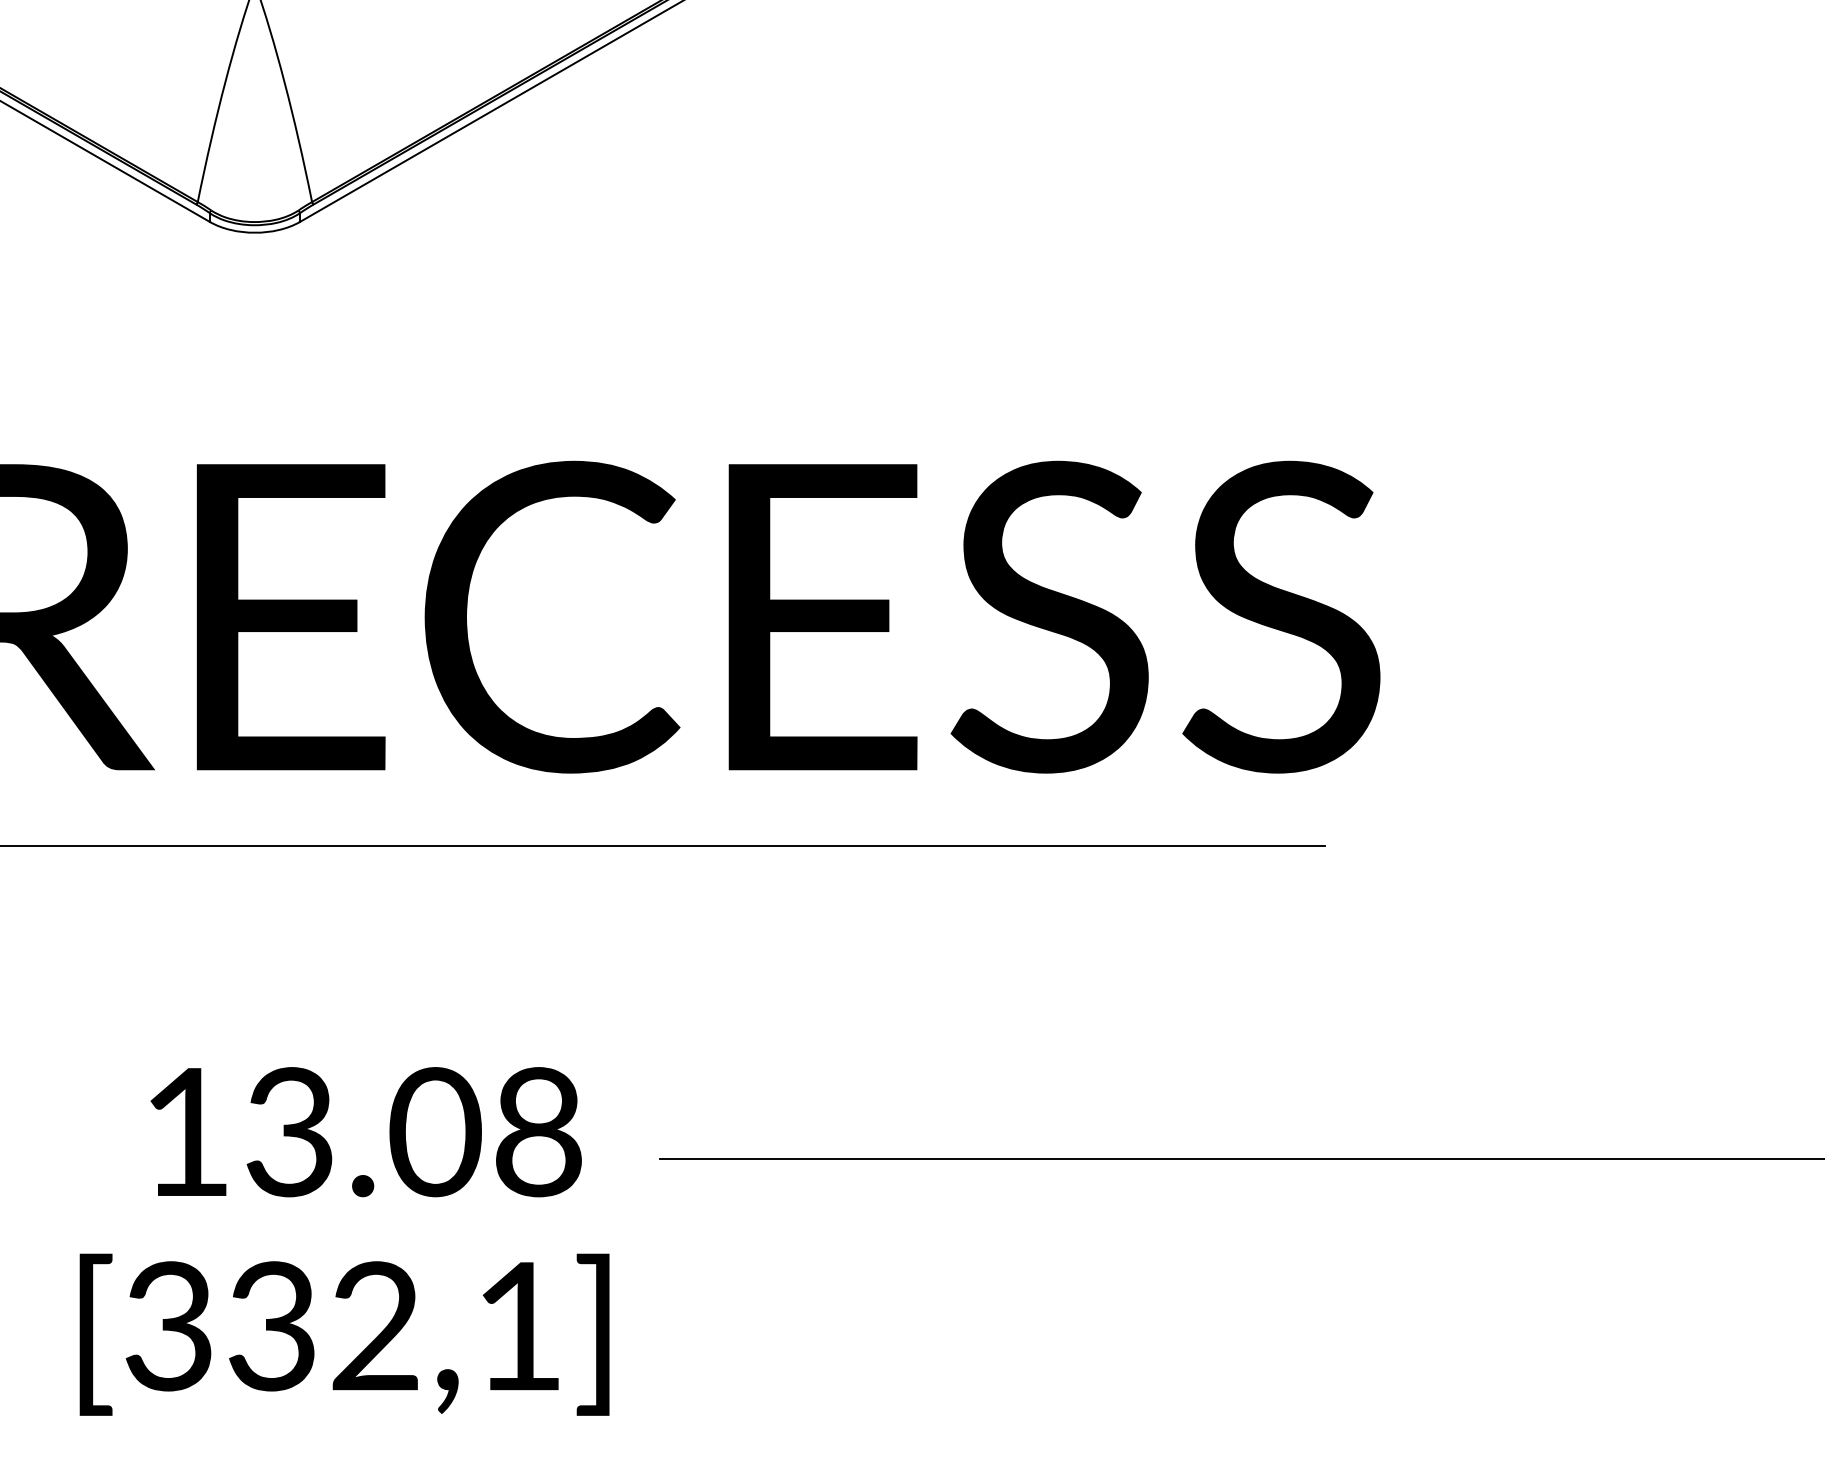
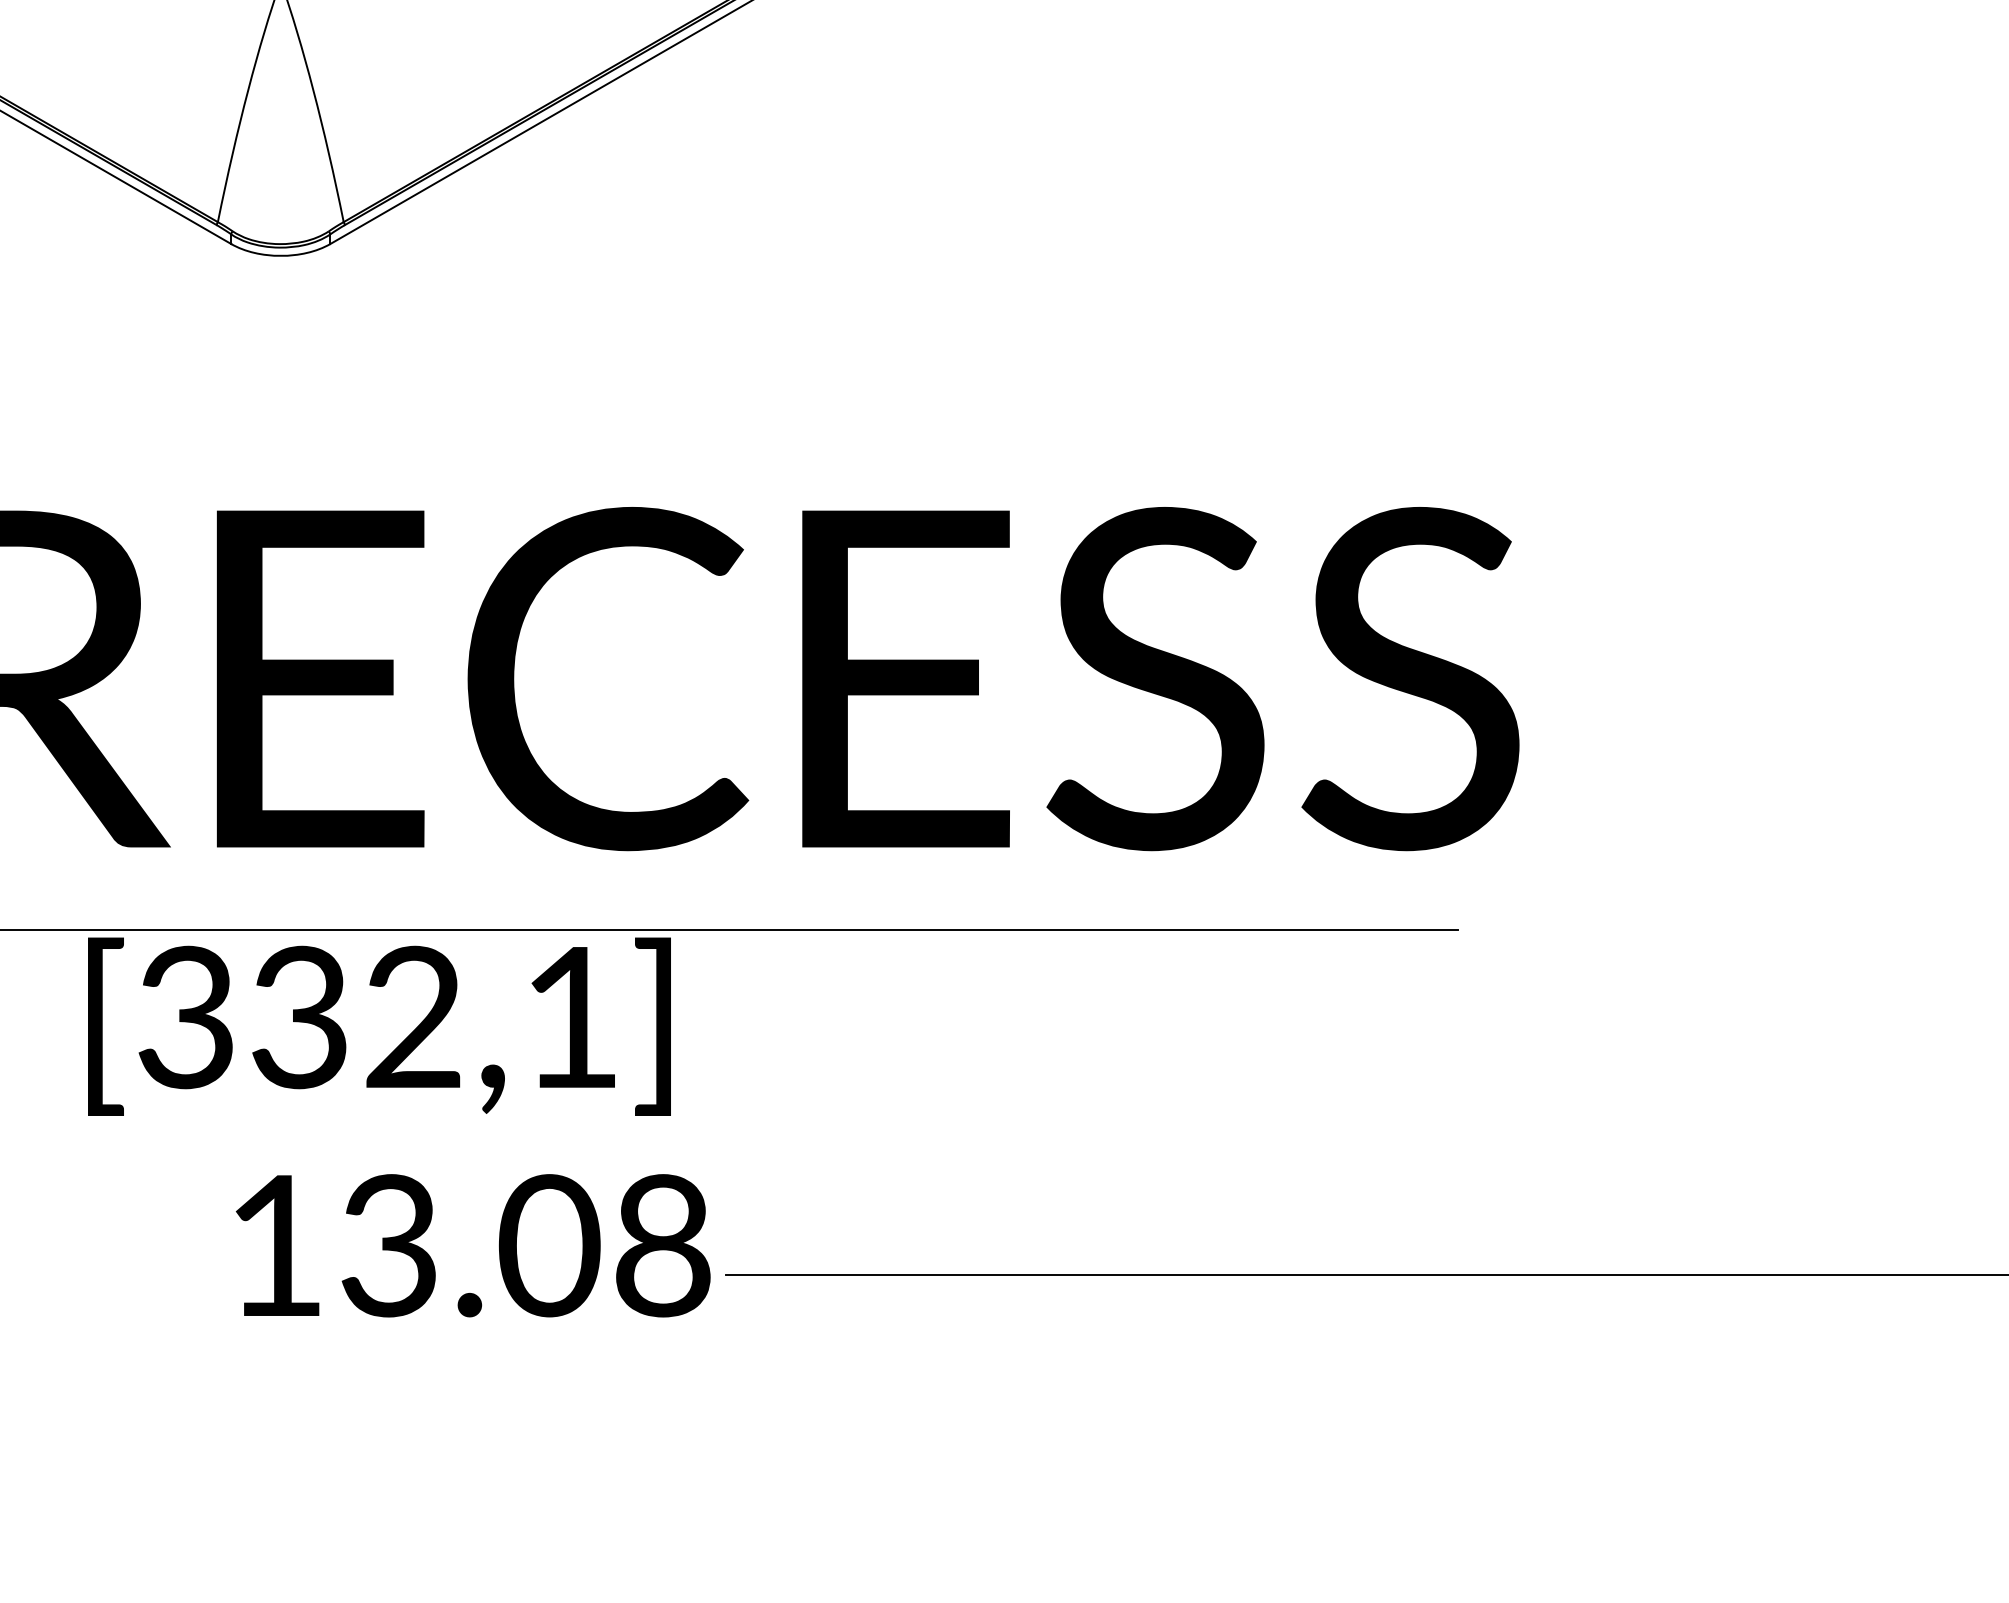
text: (365, 1131) -> (472, 1245), moved
text: (344, 1334) -> (379, 1026), moved

